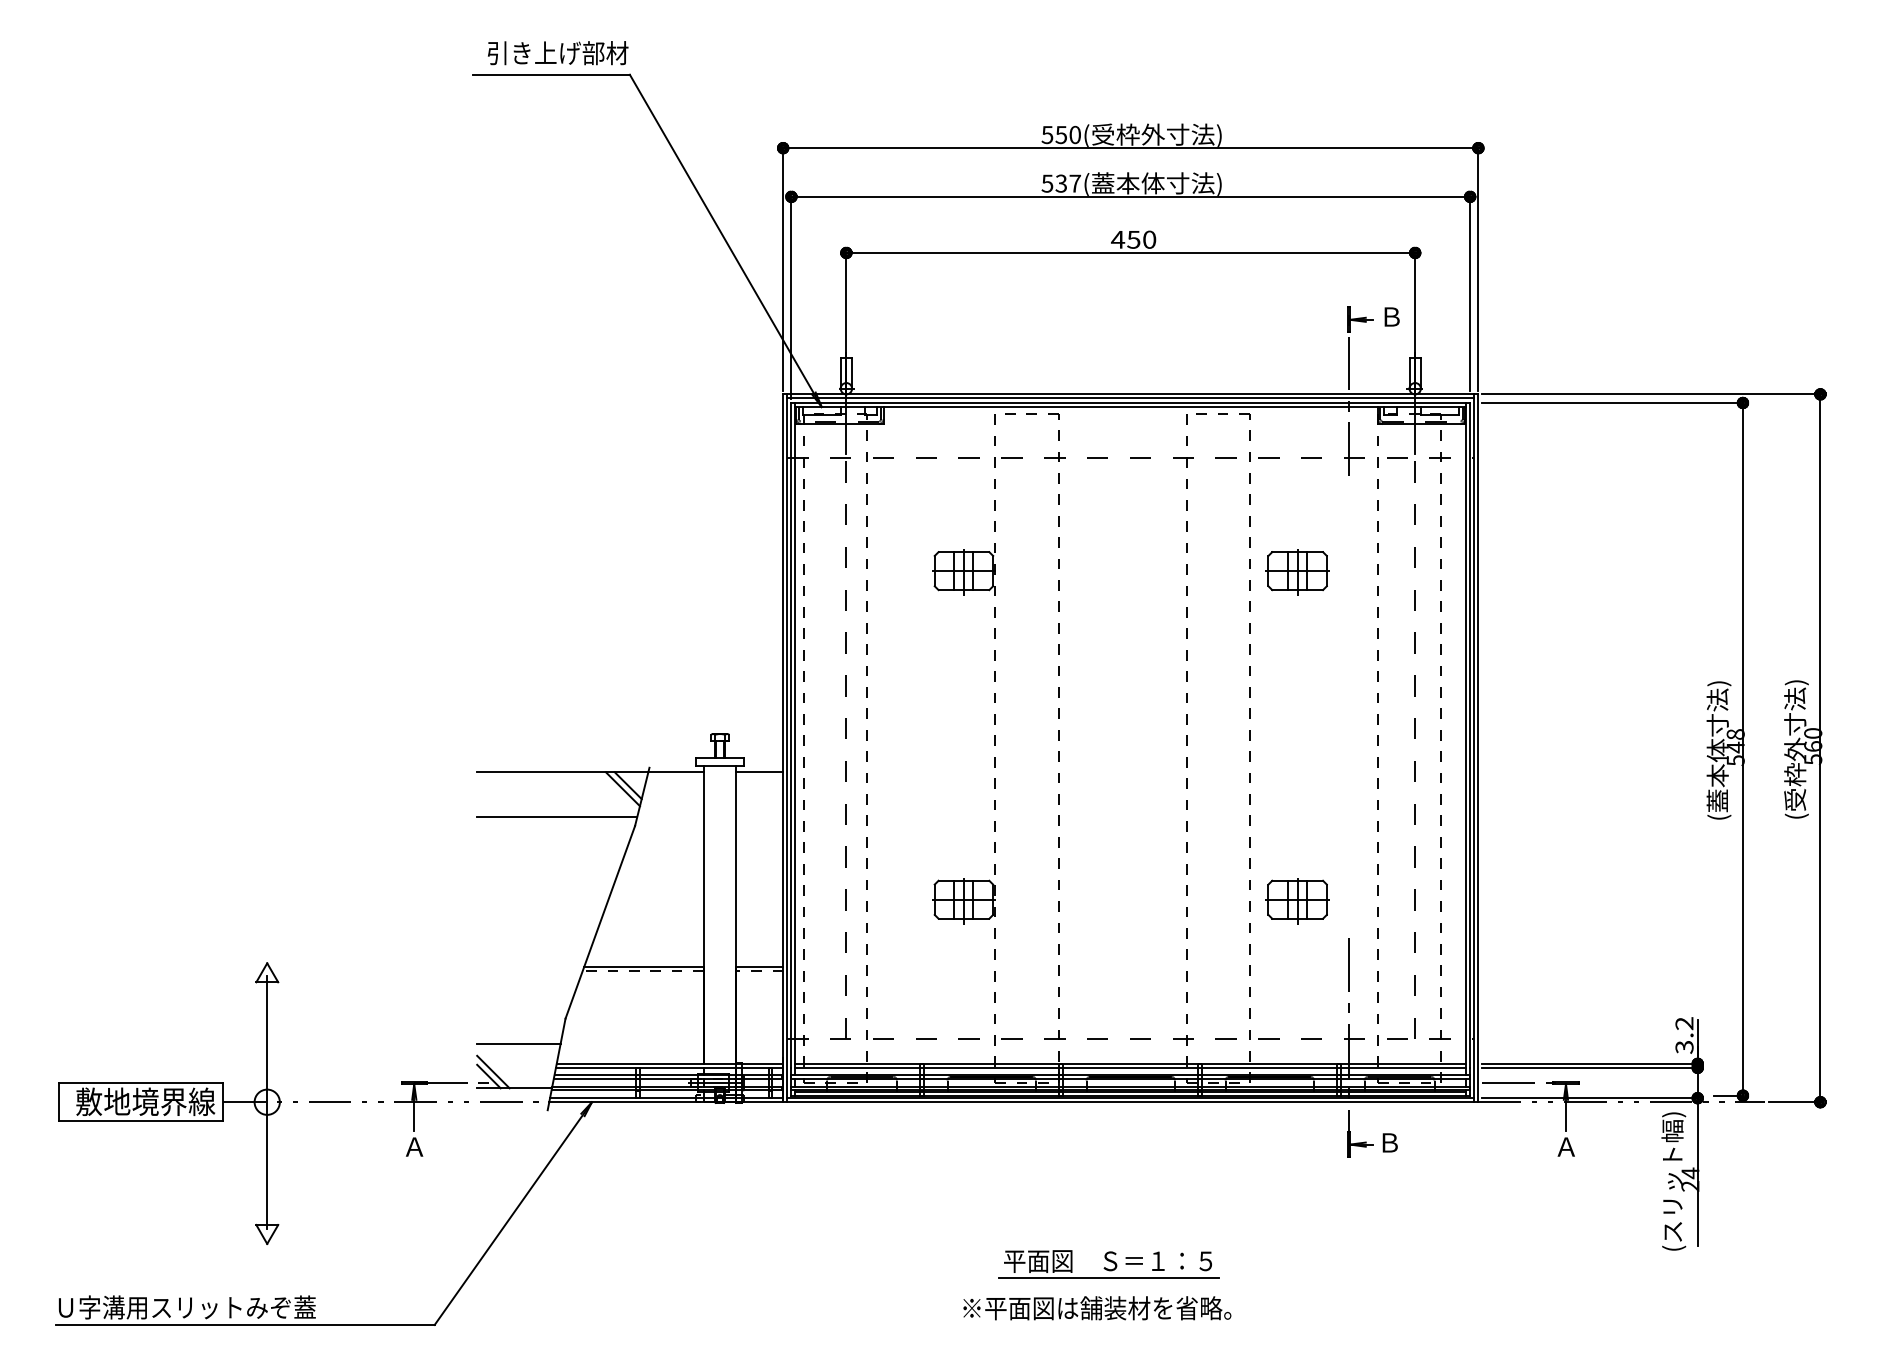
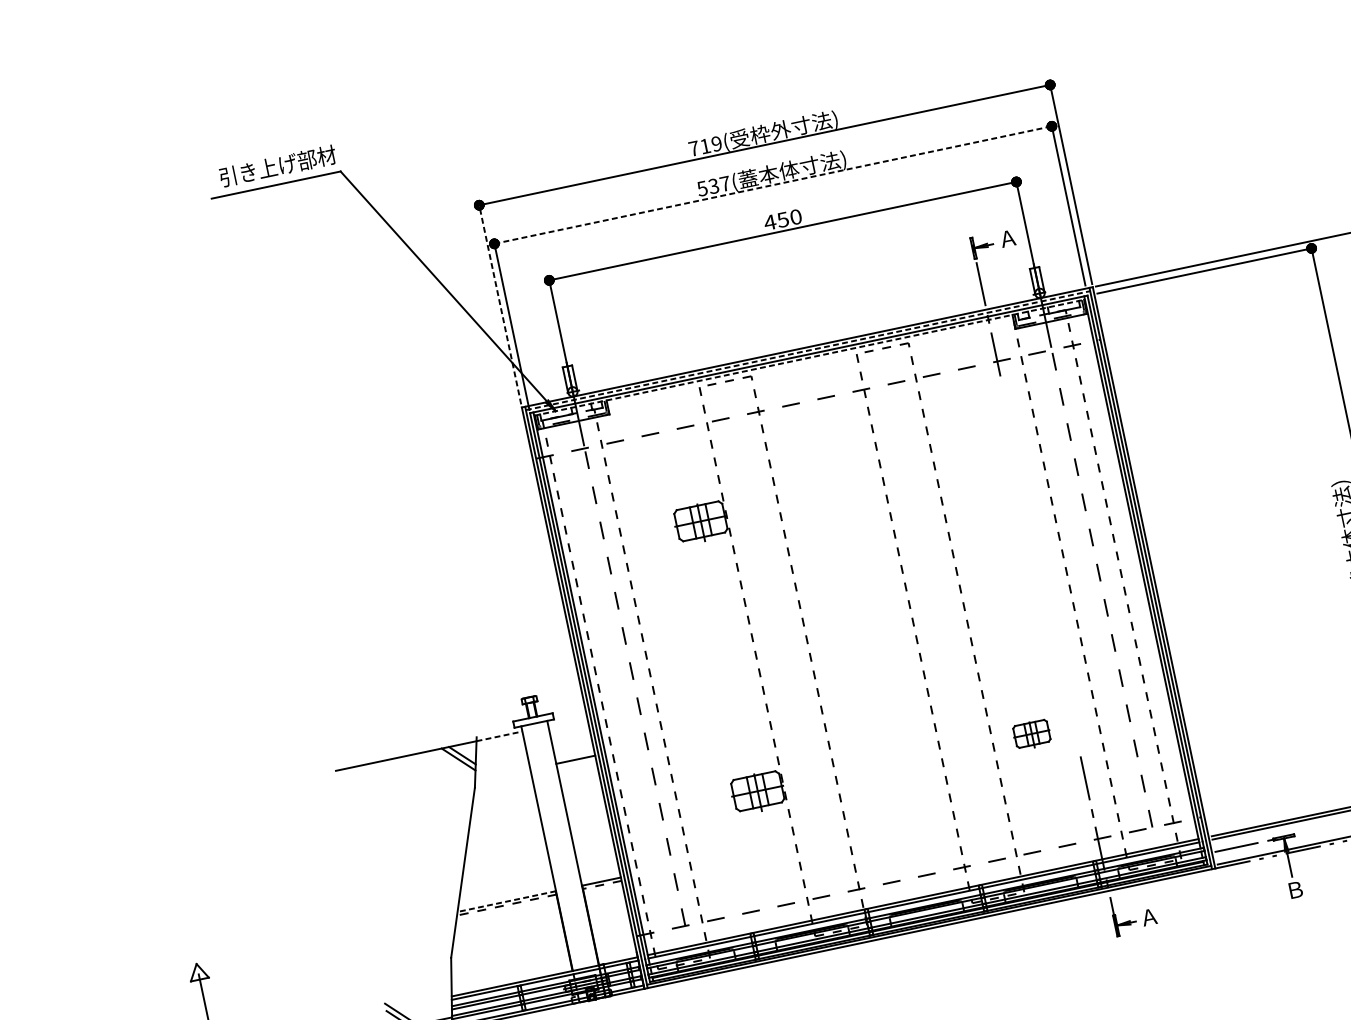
text: (1060, 135) -> (704, 146), 550( -> 719(
line: (1131, 196) -> (773, 184), solid -> dashed
line: (783, 268) -> (500, 304), solid -> dashed
text: (1390, 316) -> (1007, 238), Ｂ -> Ａ
line: (1130, 398) -> (807, 350), solid -> dashed
line: (1131, 407) -> (810, 357), solid -> dashed
part: (1297, 572) -> (975, 464), removed
line: (676, 772) -> (499, 736), solid -> dashed
line: (759, 772) -> (575, 759), moved
line: (557, 816) -> (409, 793), removed
part: (1297, 901) -> (1032, 734), size x0.7
line: (644, 966) -> (506, 901), solid -> dashed
line: (518, 1044) -> (417, 987), removed
text: (1389, 1142) -> (1149, 916), Ｂ -> Ａ
text: (1565, 1146) -> (1294, 889), Ａ -> Ｂ

